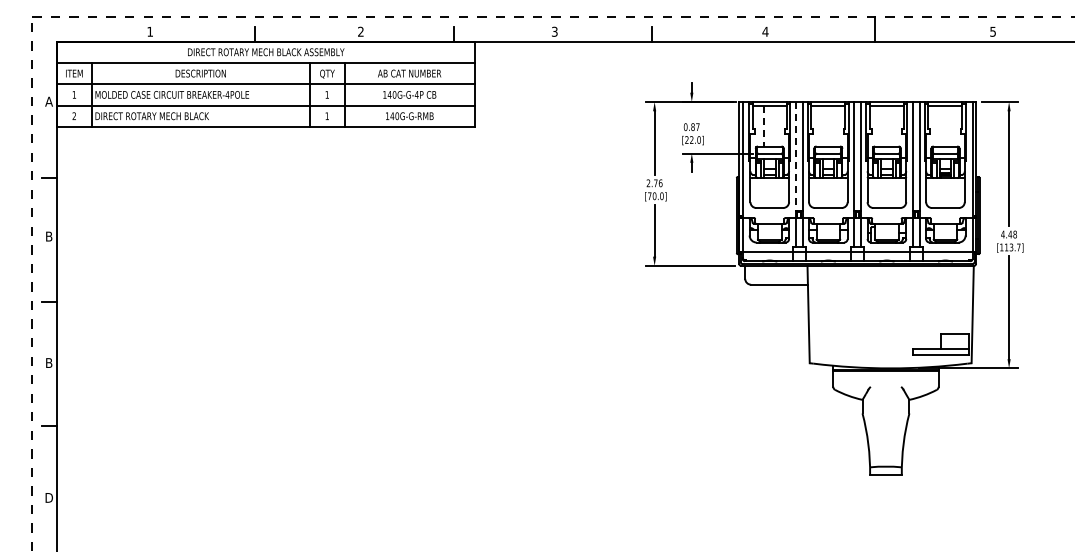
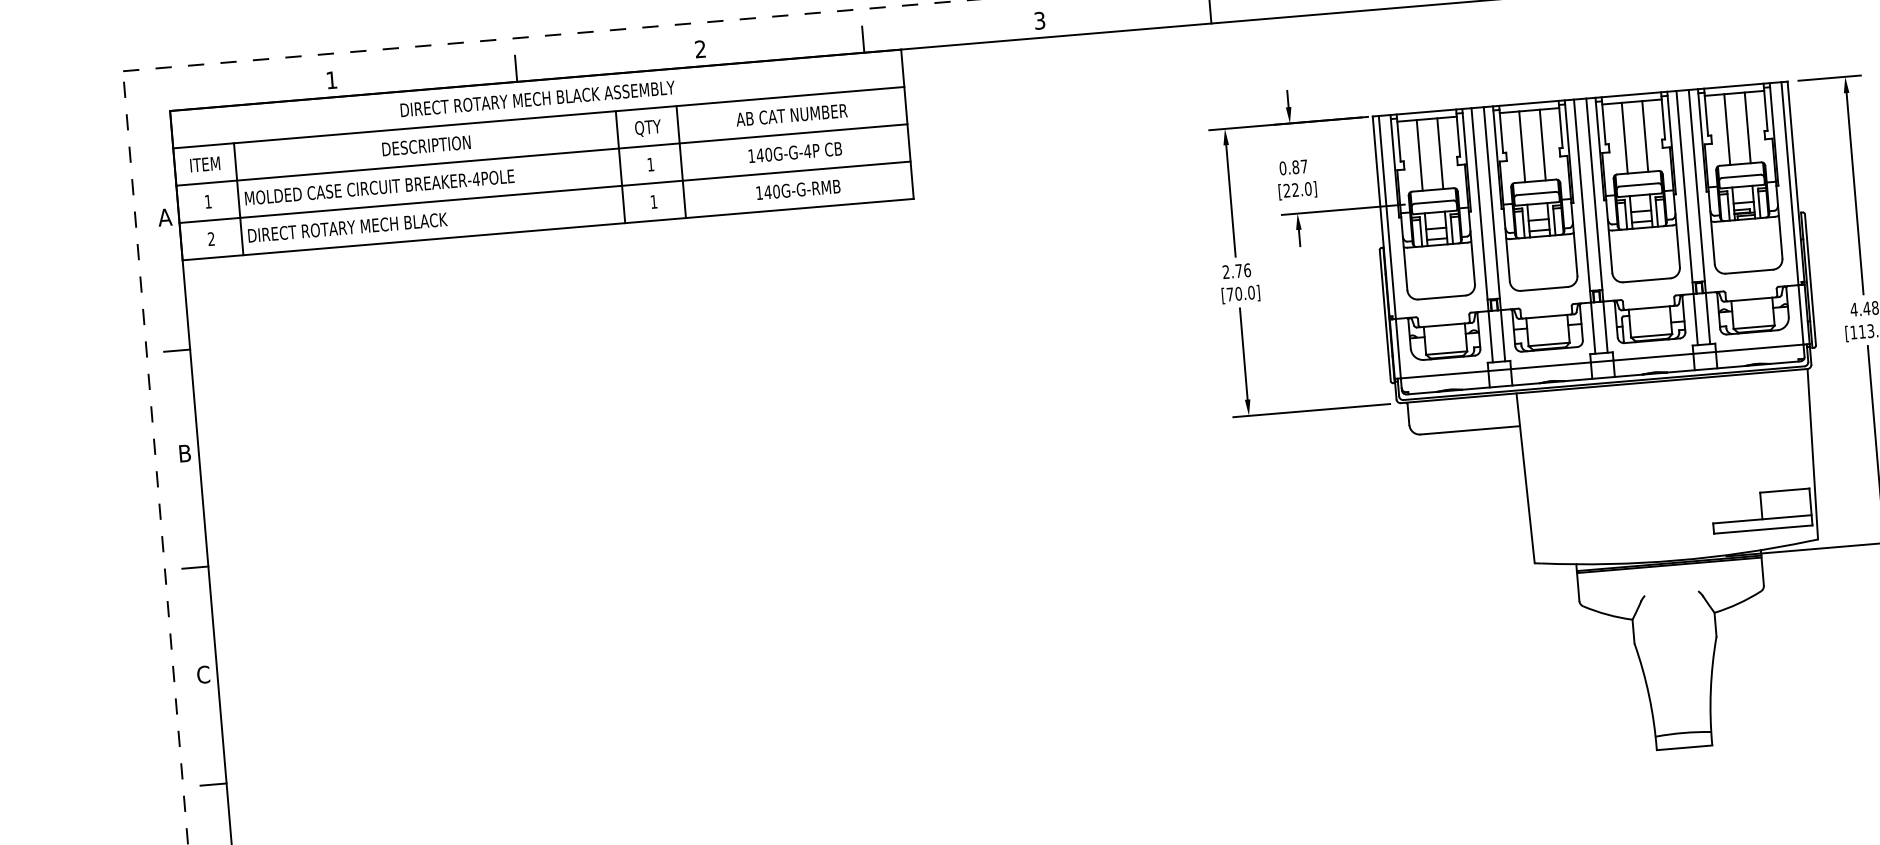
line: (763, 126) -> (1419, 155), dashed -> solid
line: (775, 126) -> (1440, 154), added
line: (822, 126) -> (1522, 147), added
line: (834, 126) -> (1543, 145), added
line: (881, 126) -> (1625, 138), added
line: (892, 126) -> (1644, 136), added
line: (939, 126) -> (1727, 129), added
line: (951, 126) -> (1748, 128), added
line: (795, 159) -> (1479, 208), dashed -> solid
text: (48, 363) -> (202, 675), B -> C

